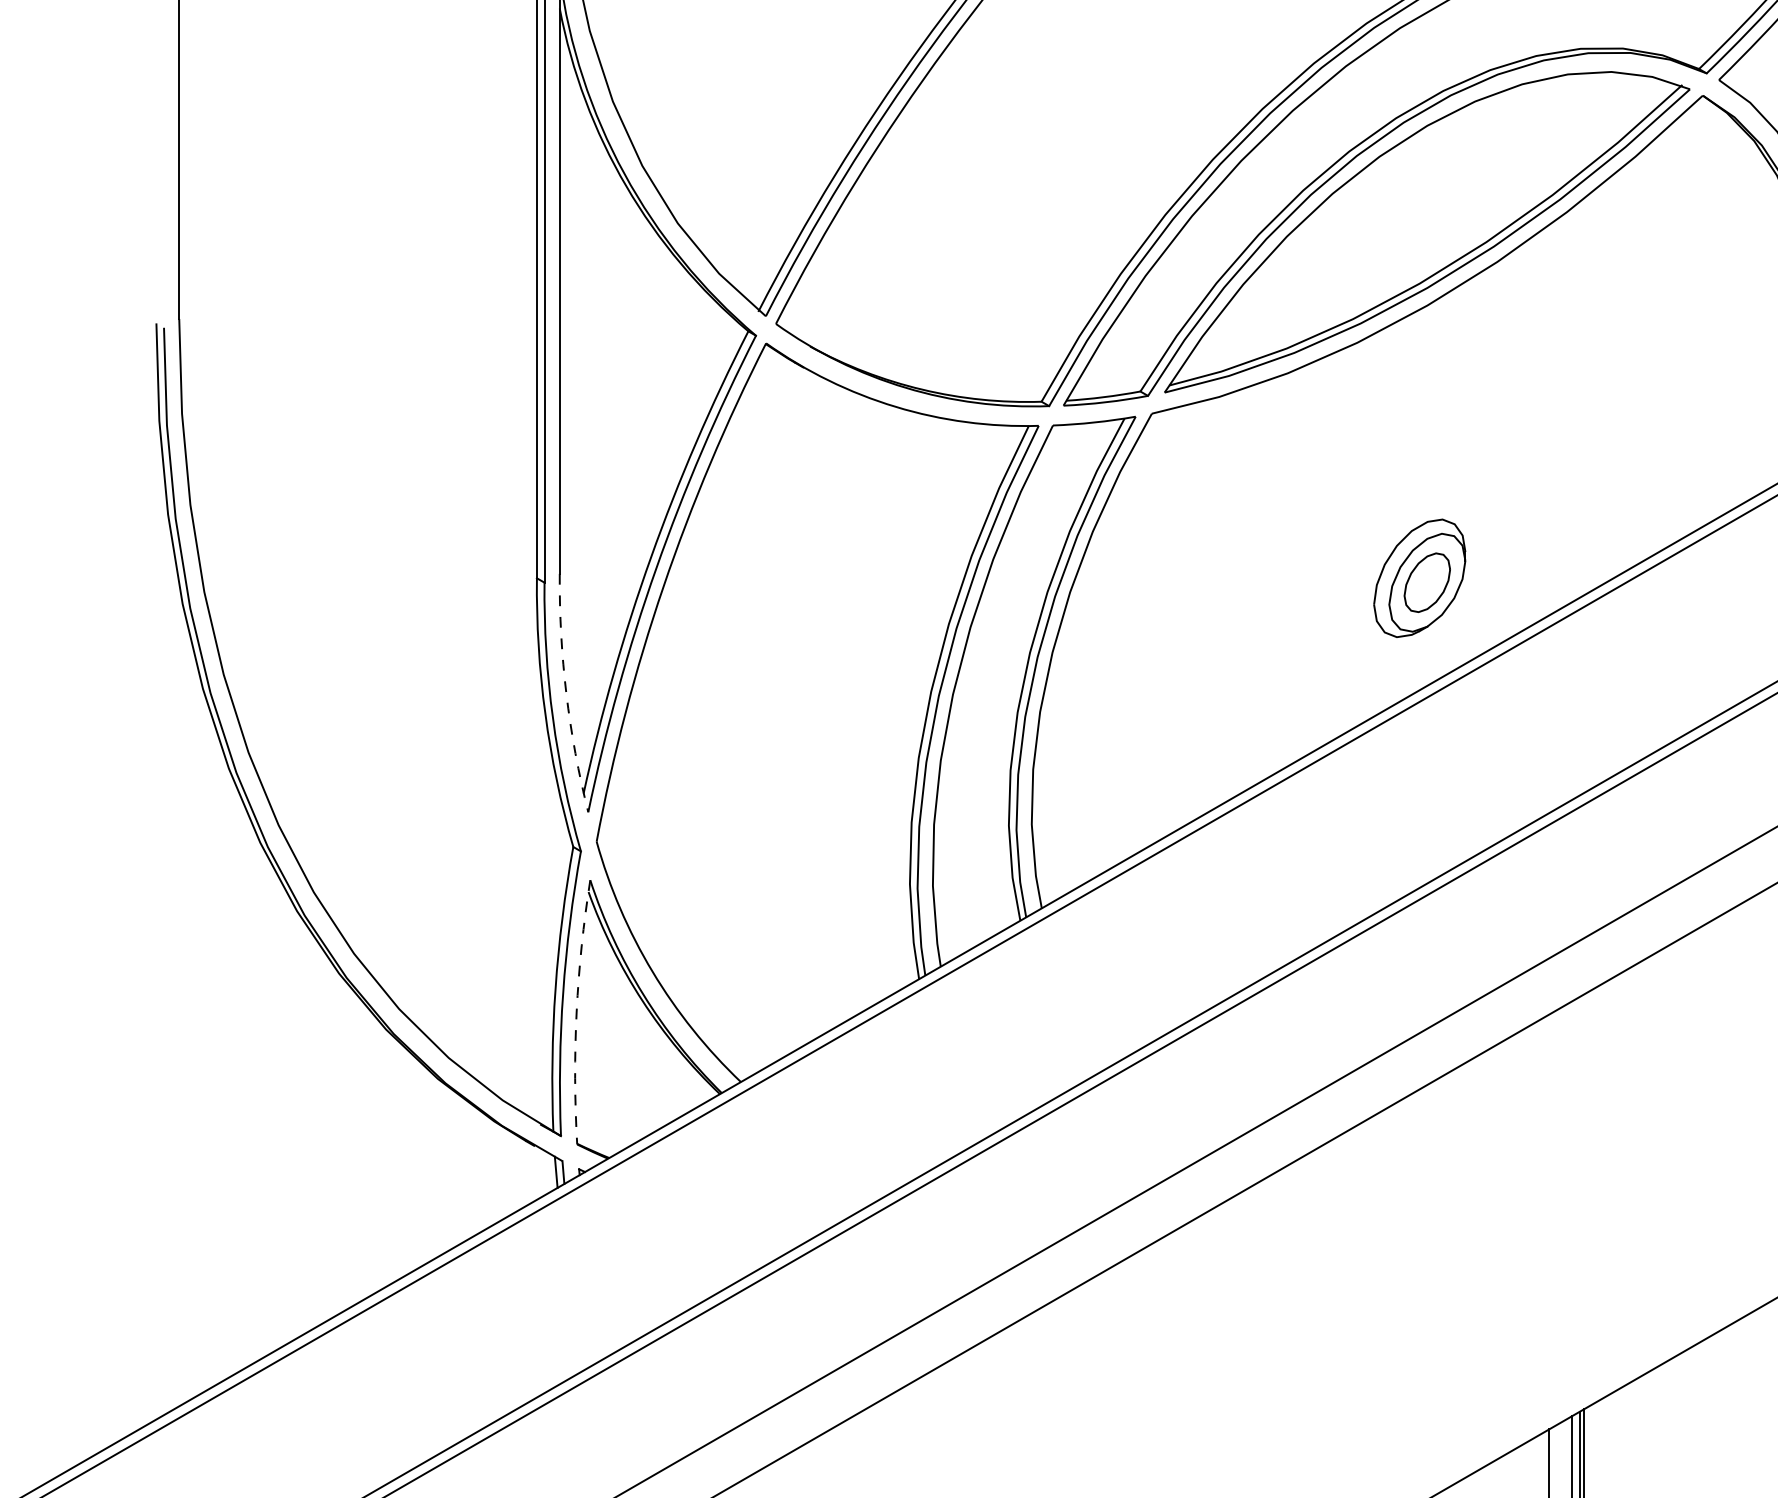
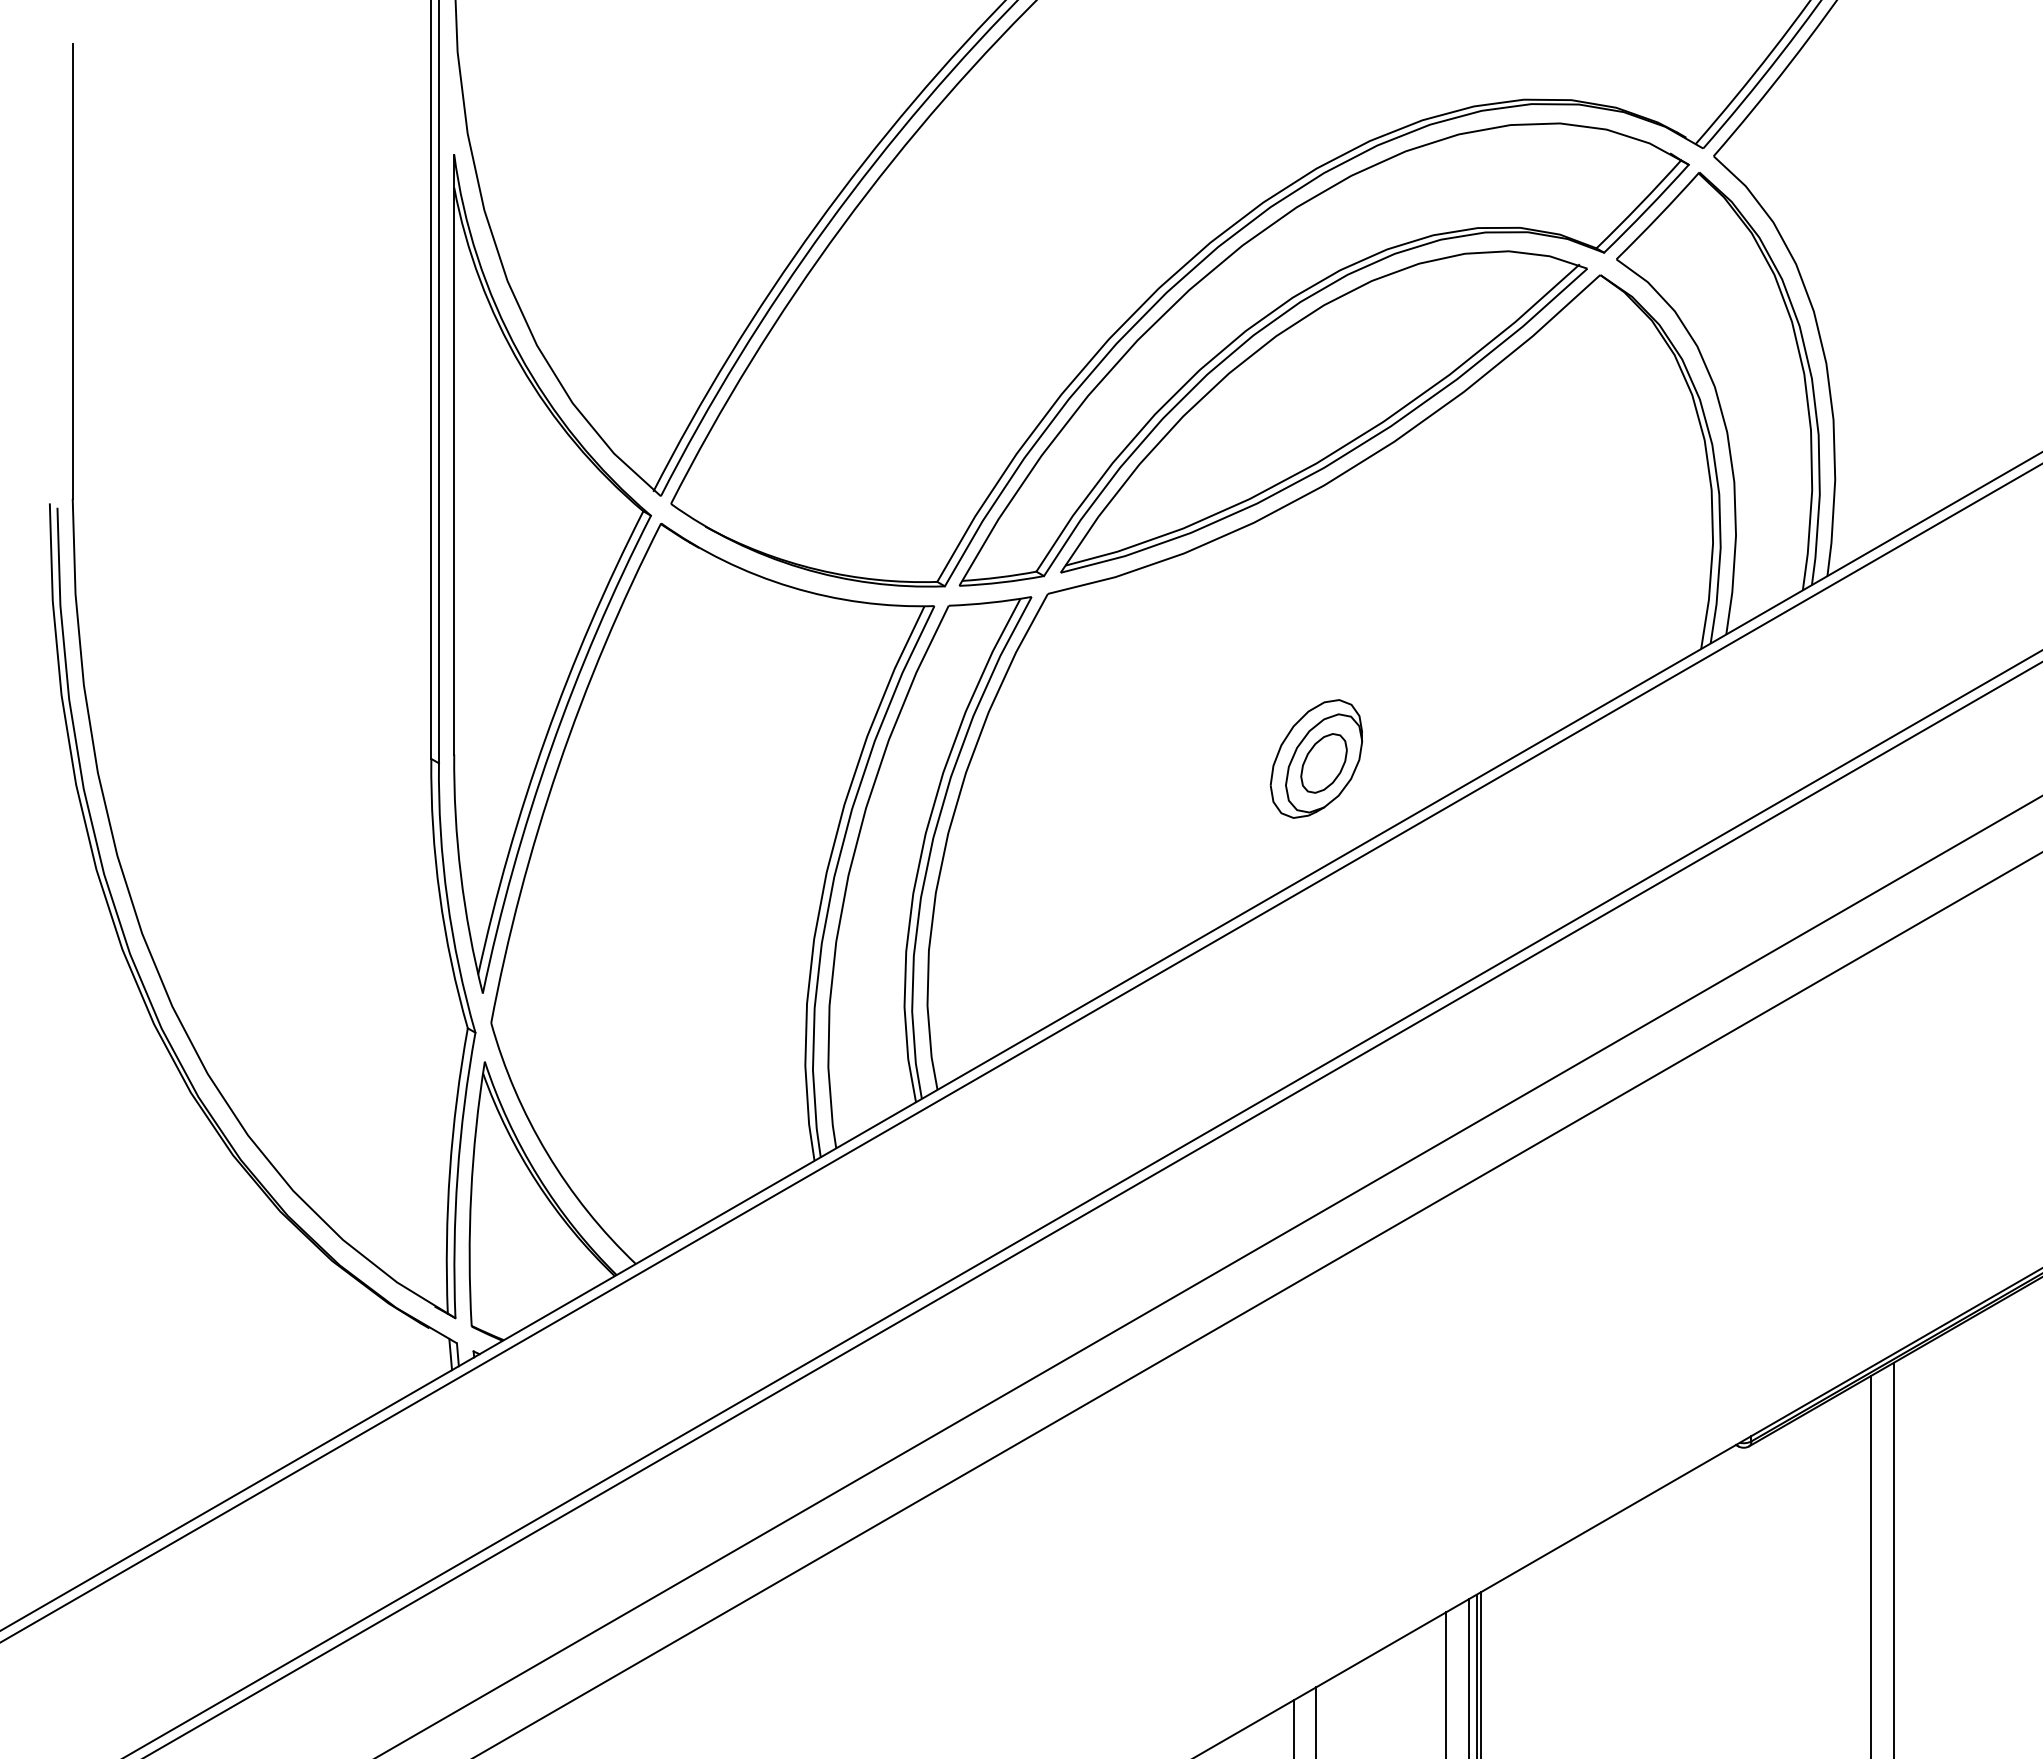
arc: (566, 693) -> (460, 874), dashed -> solid
arc: (576, 1011) -> (471, 1193), dashed -> solid

